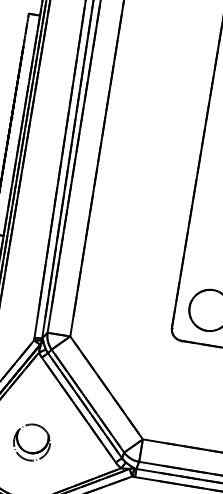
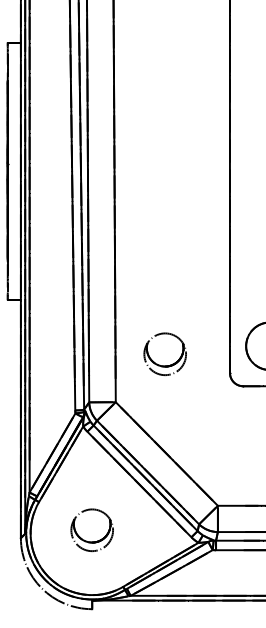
part: (117, 311) -> (164, 365), added

